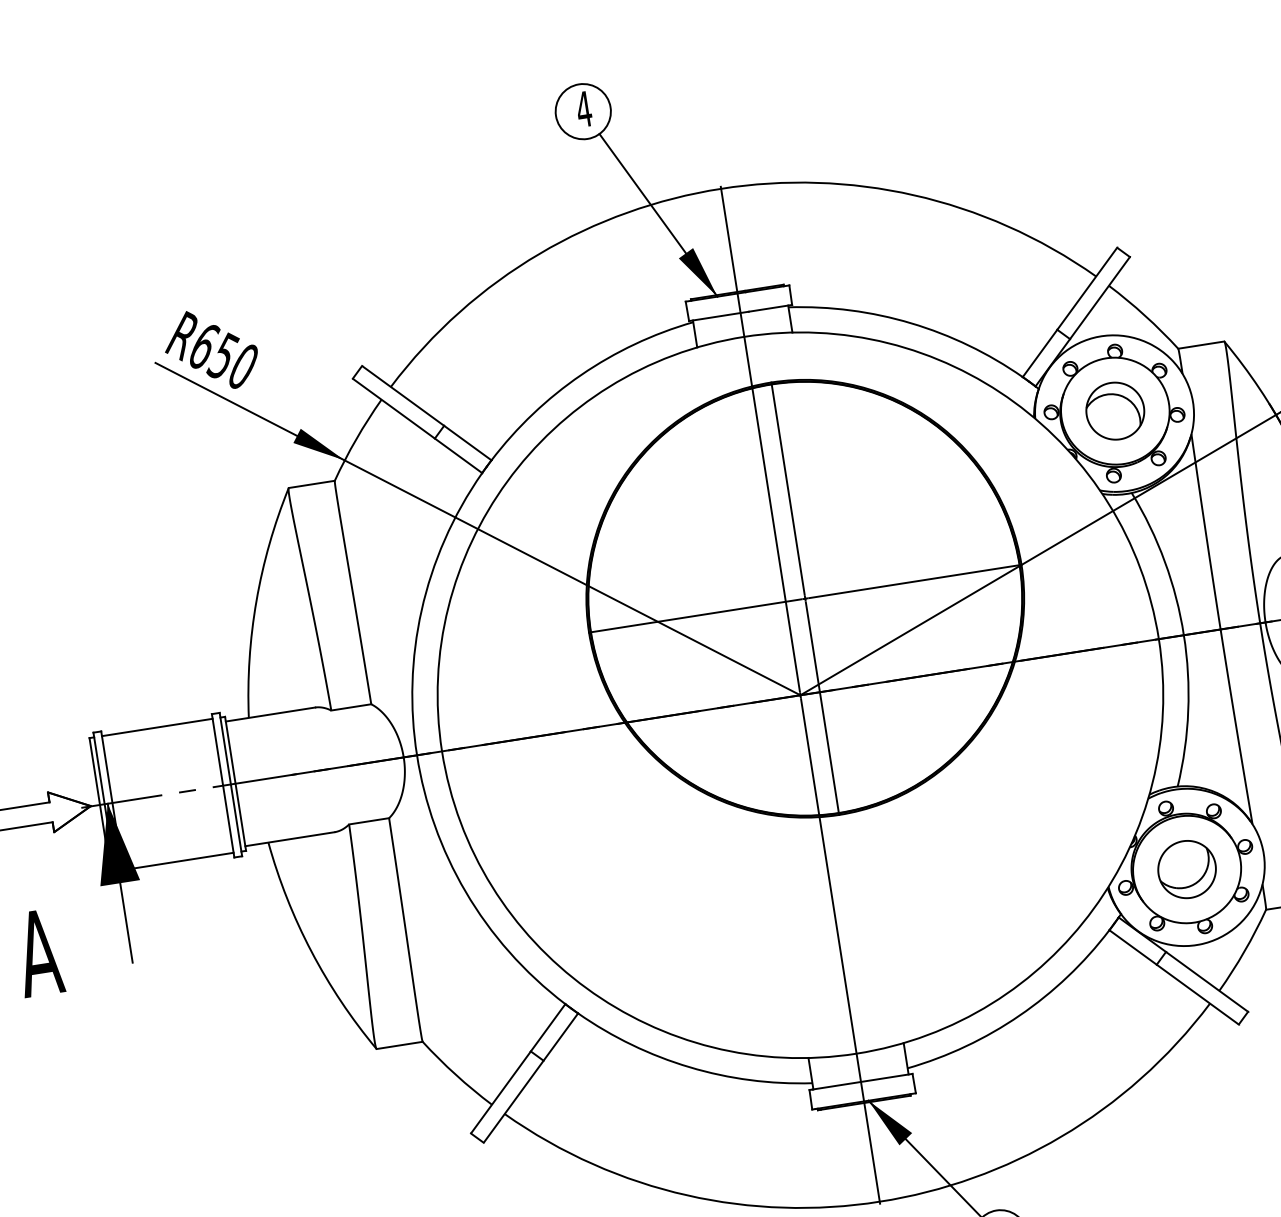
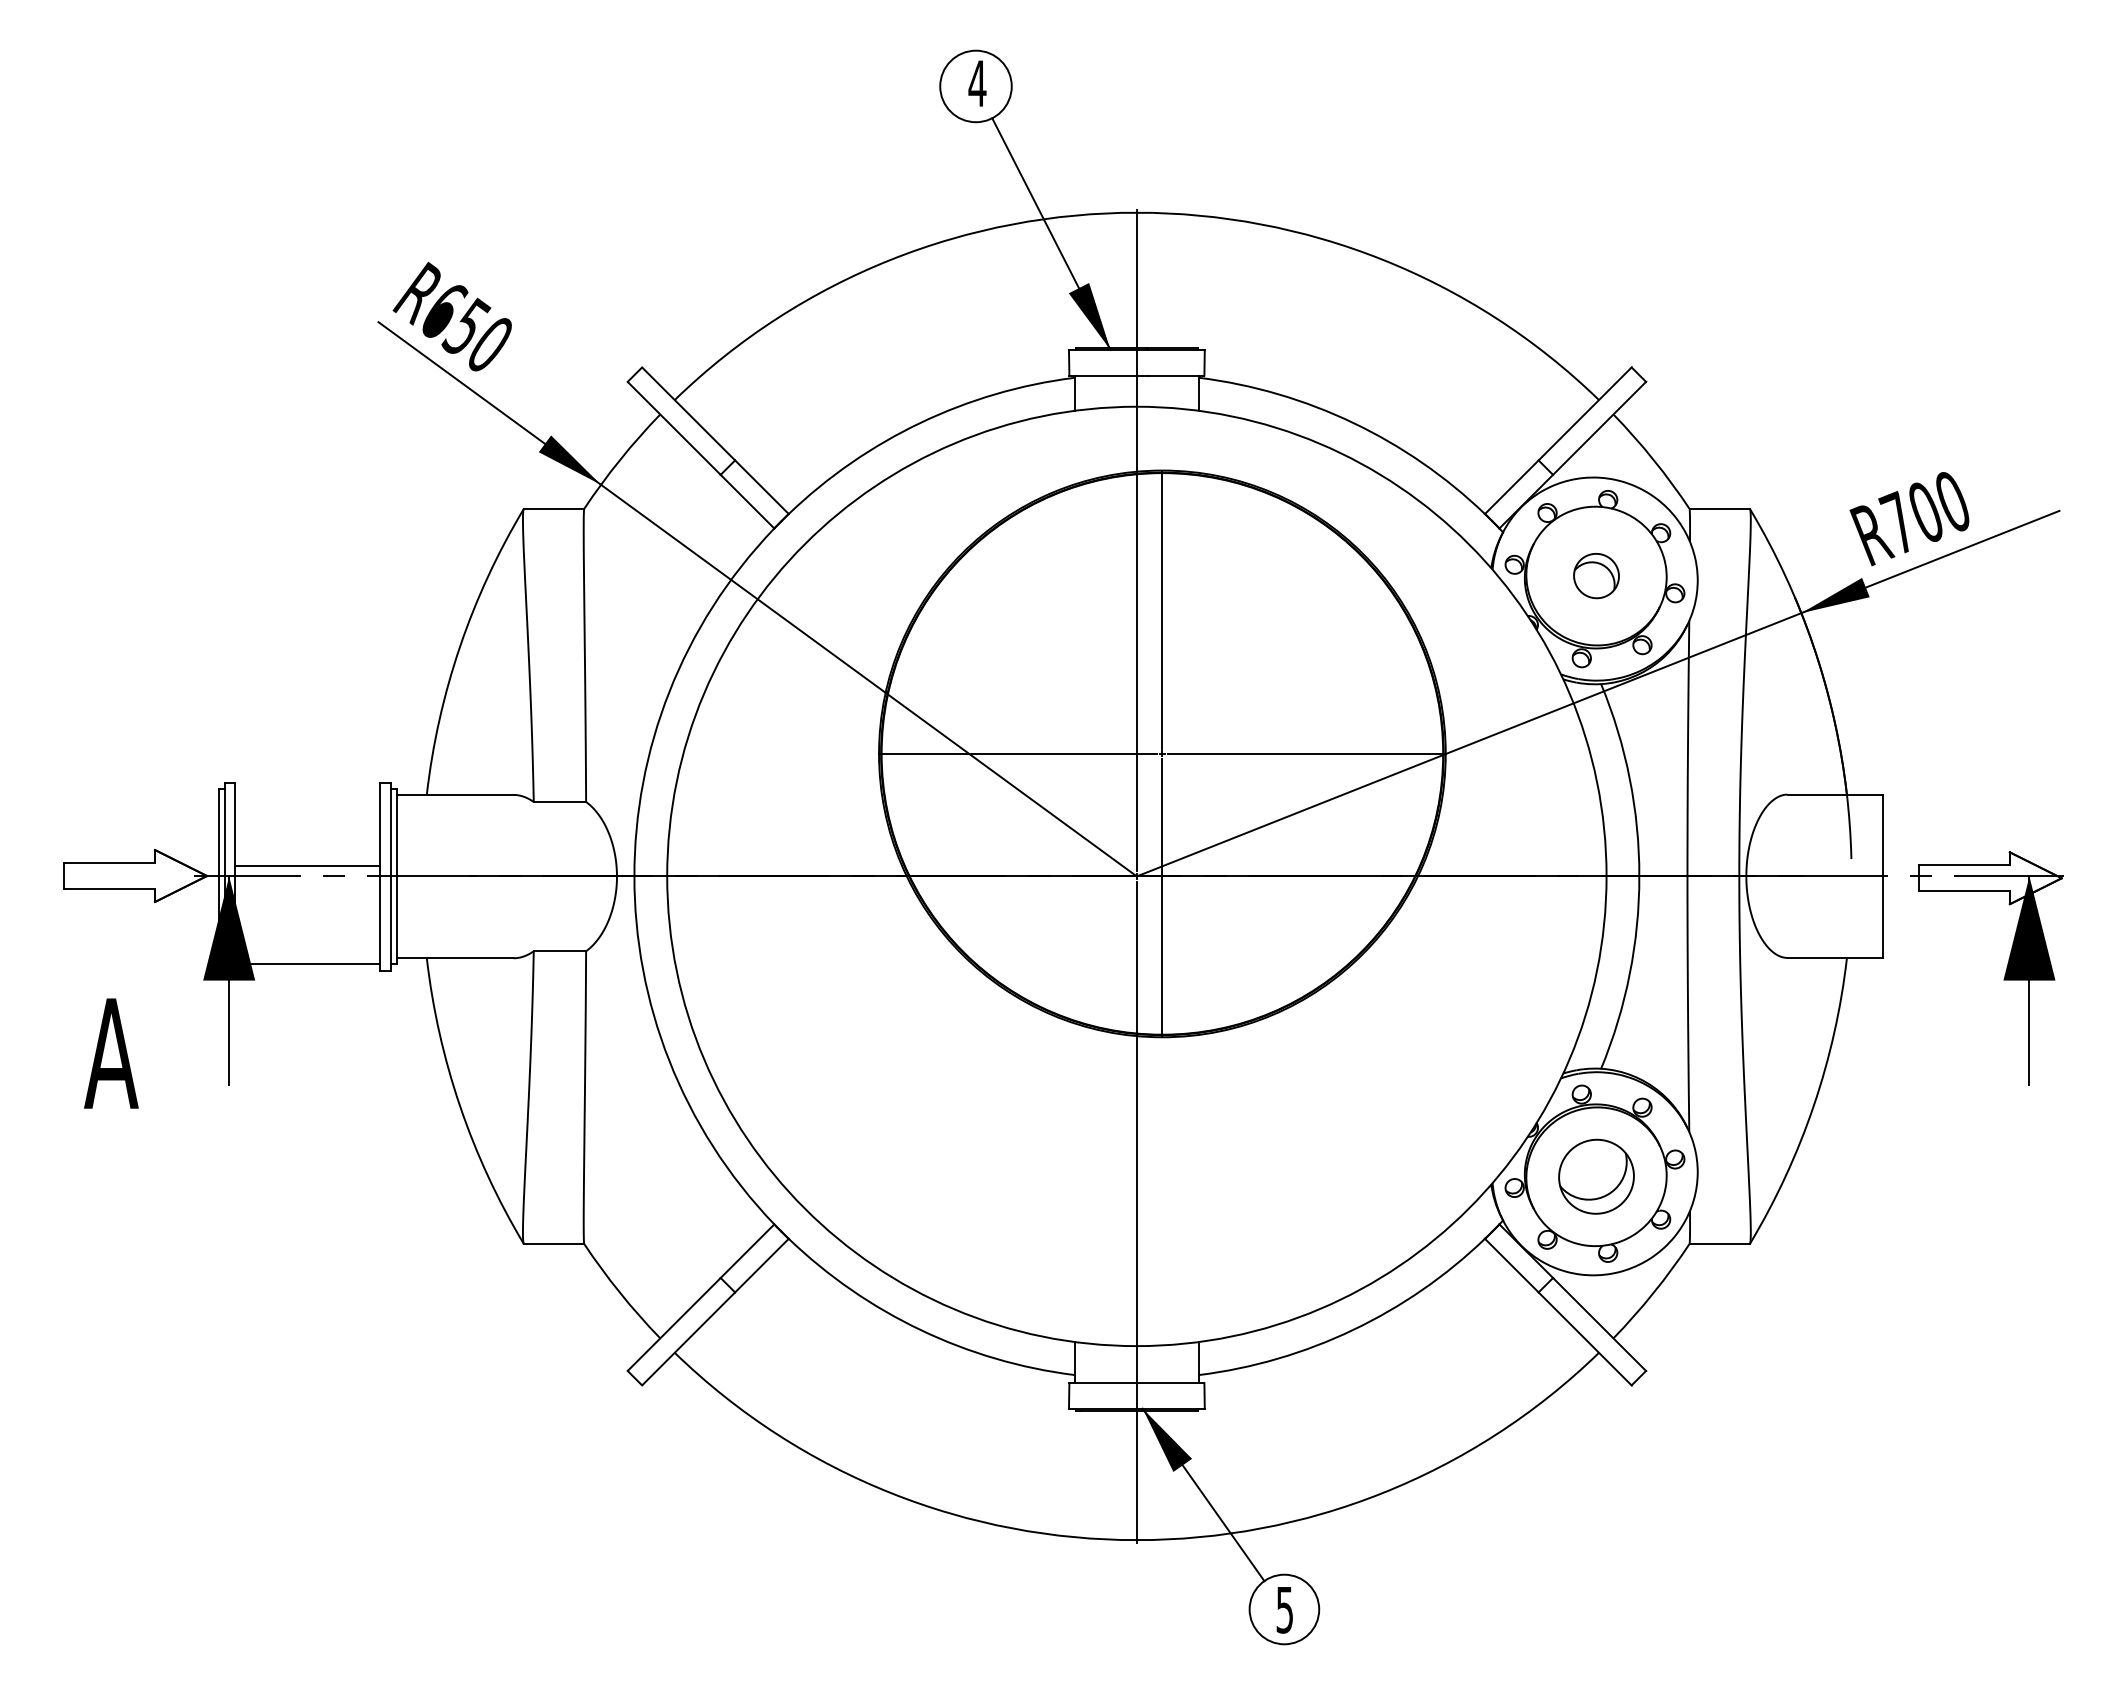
part: (1115, 410) -> (1596, 575), size x0.6
line: (157, 727) -> (307, 865), moved

